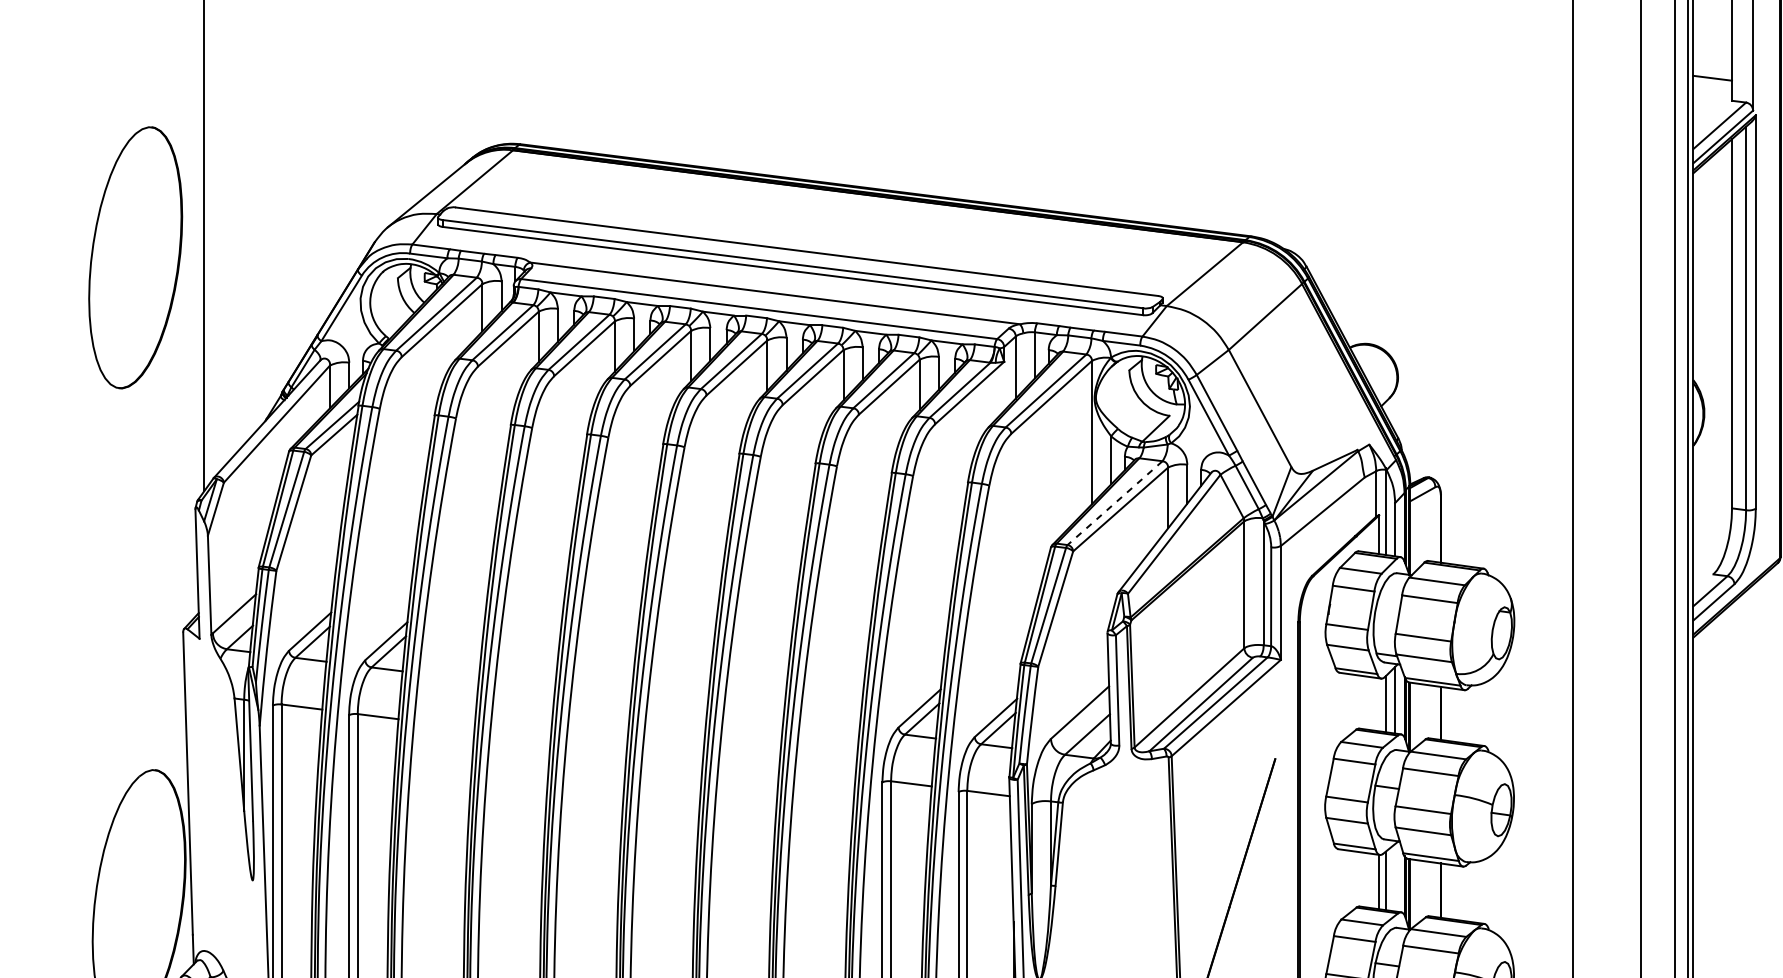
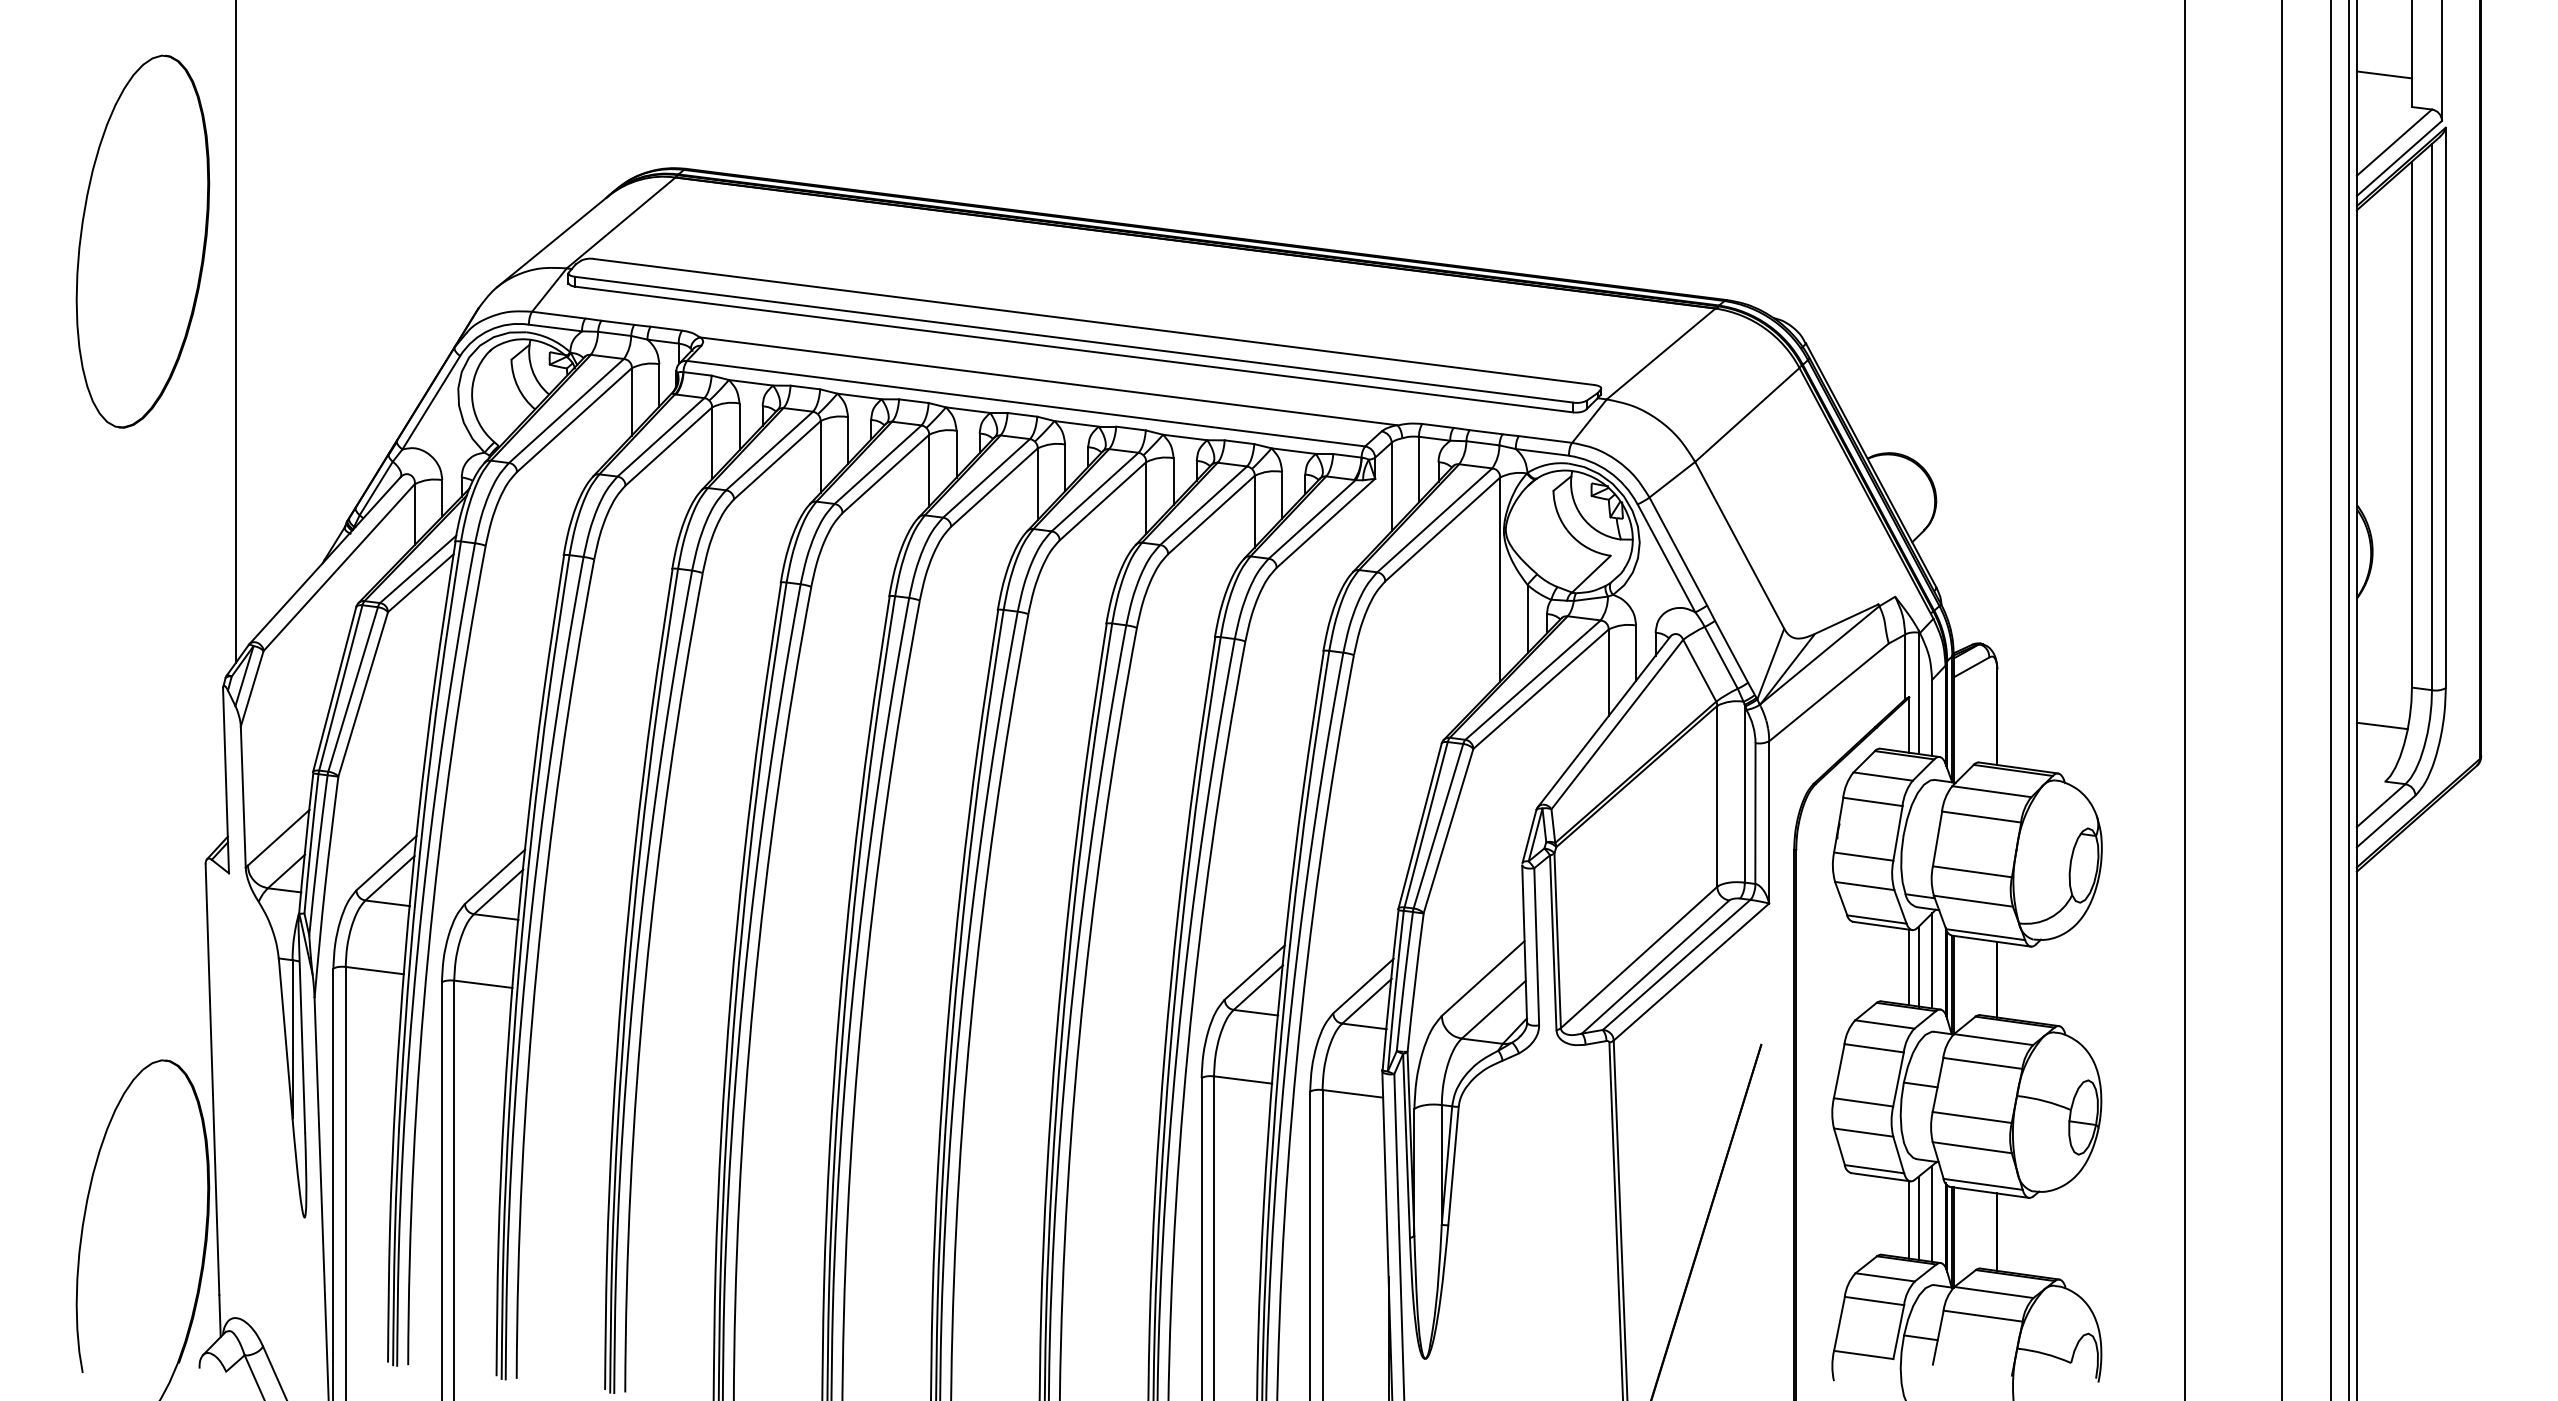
part: (135, 257) -> (142, 241), moved
line: (1114, 503) -> (1532, 680), dashed -> solid
line: (1710, 534) -> (2381, 725), added
line: (1379, 704) -> (1909, 967), added
line: (1395, 877) -> (1932, 1213), added

